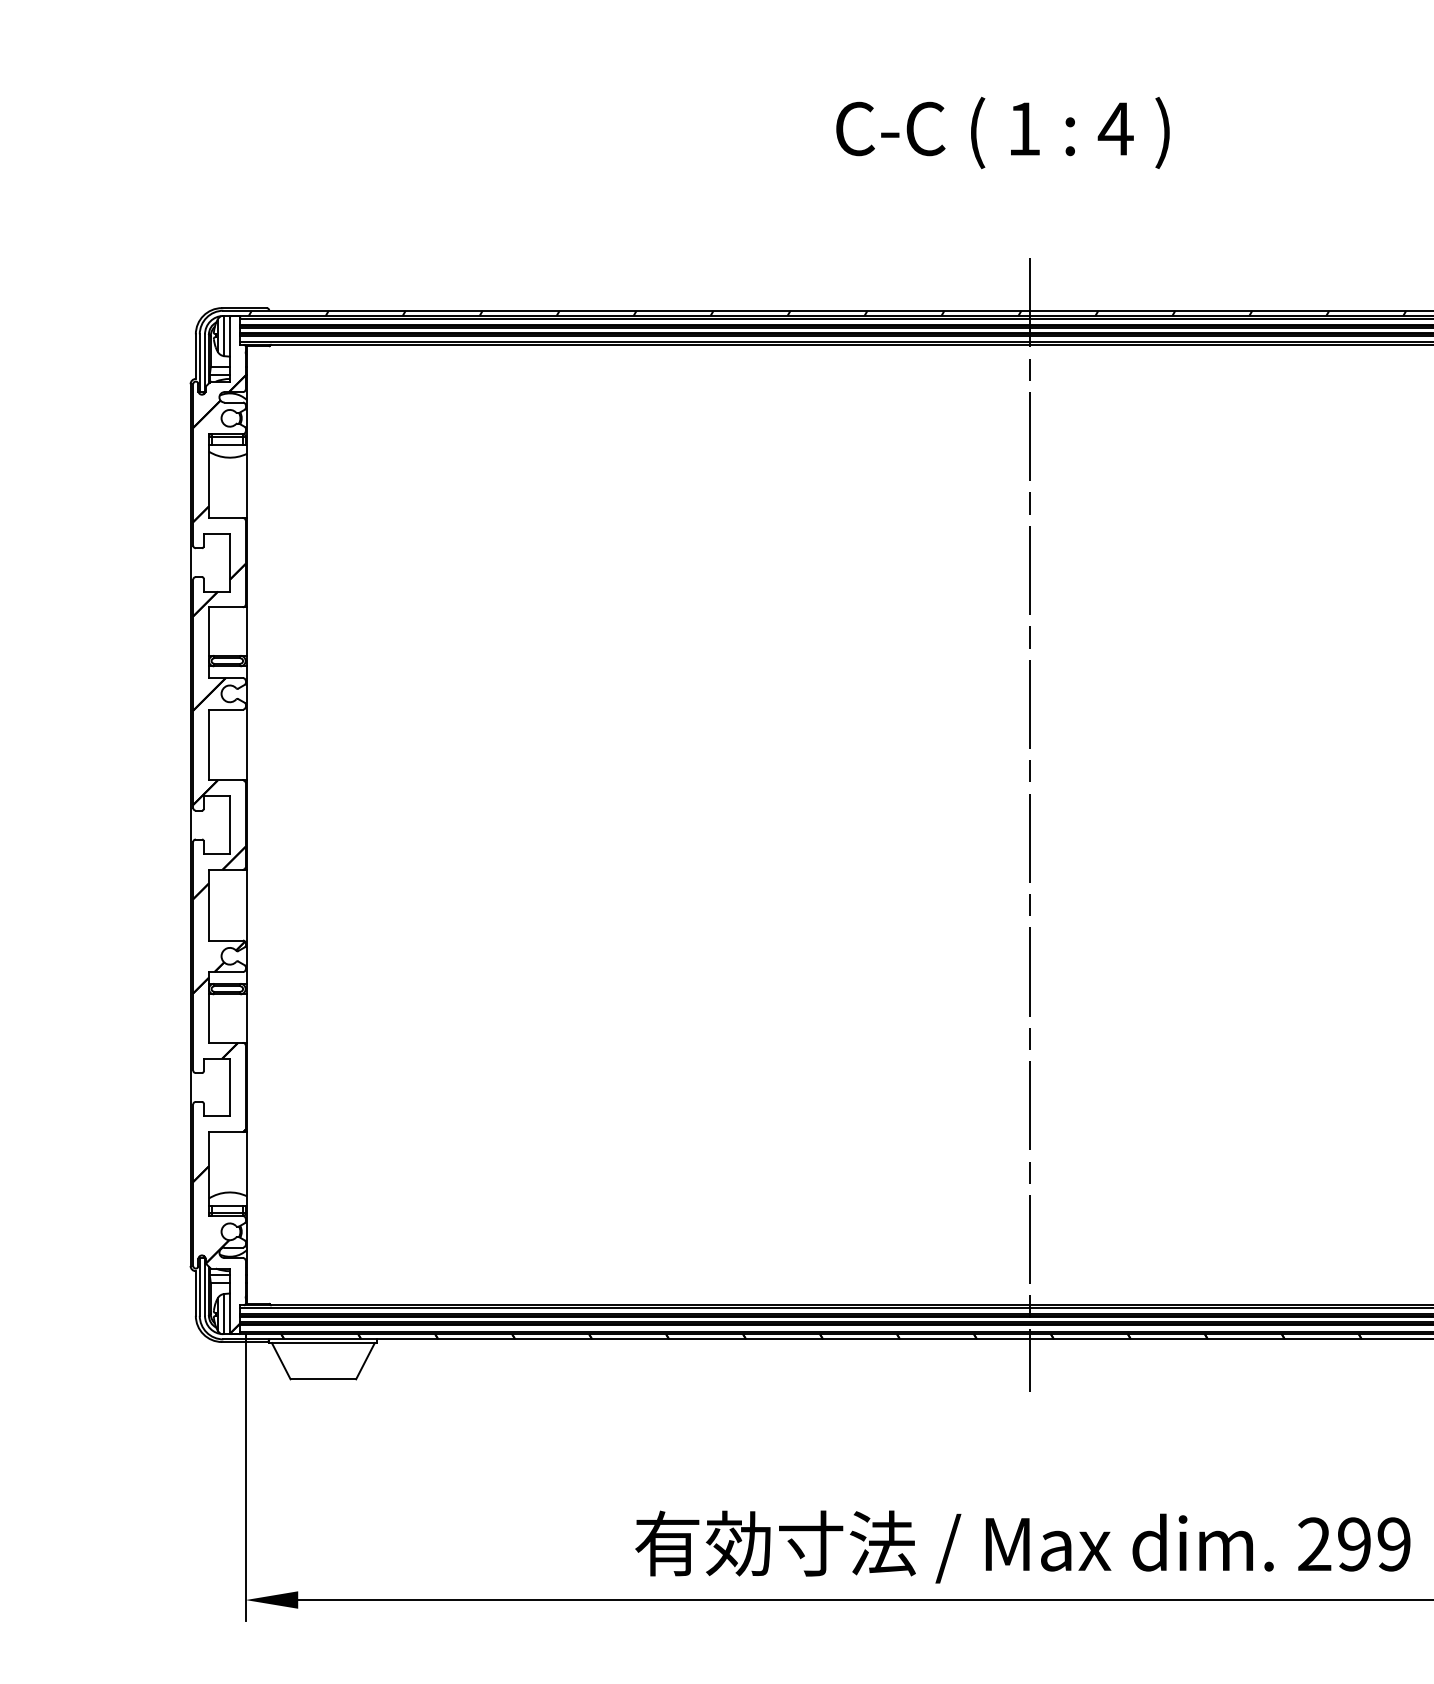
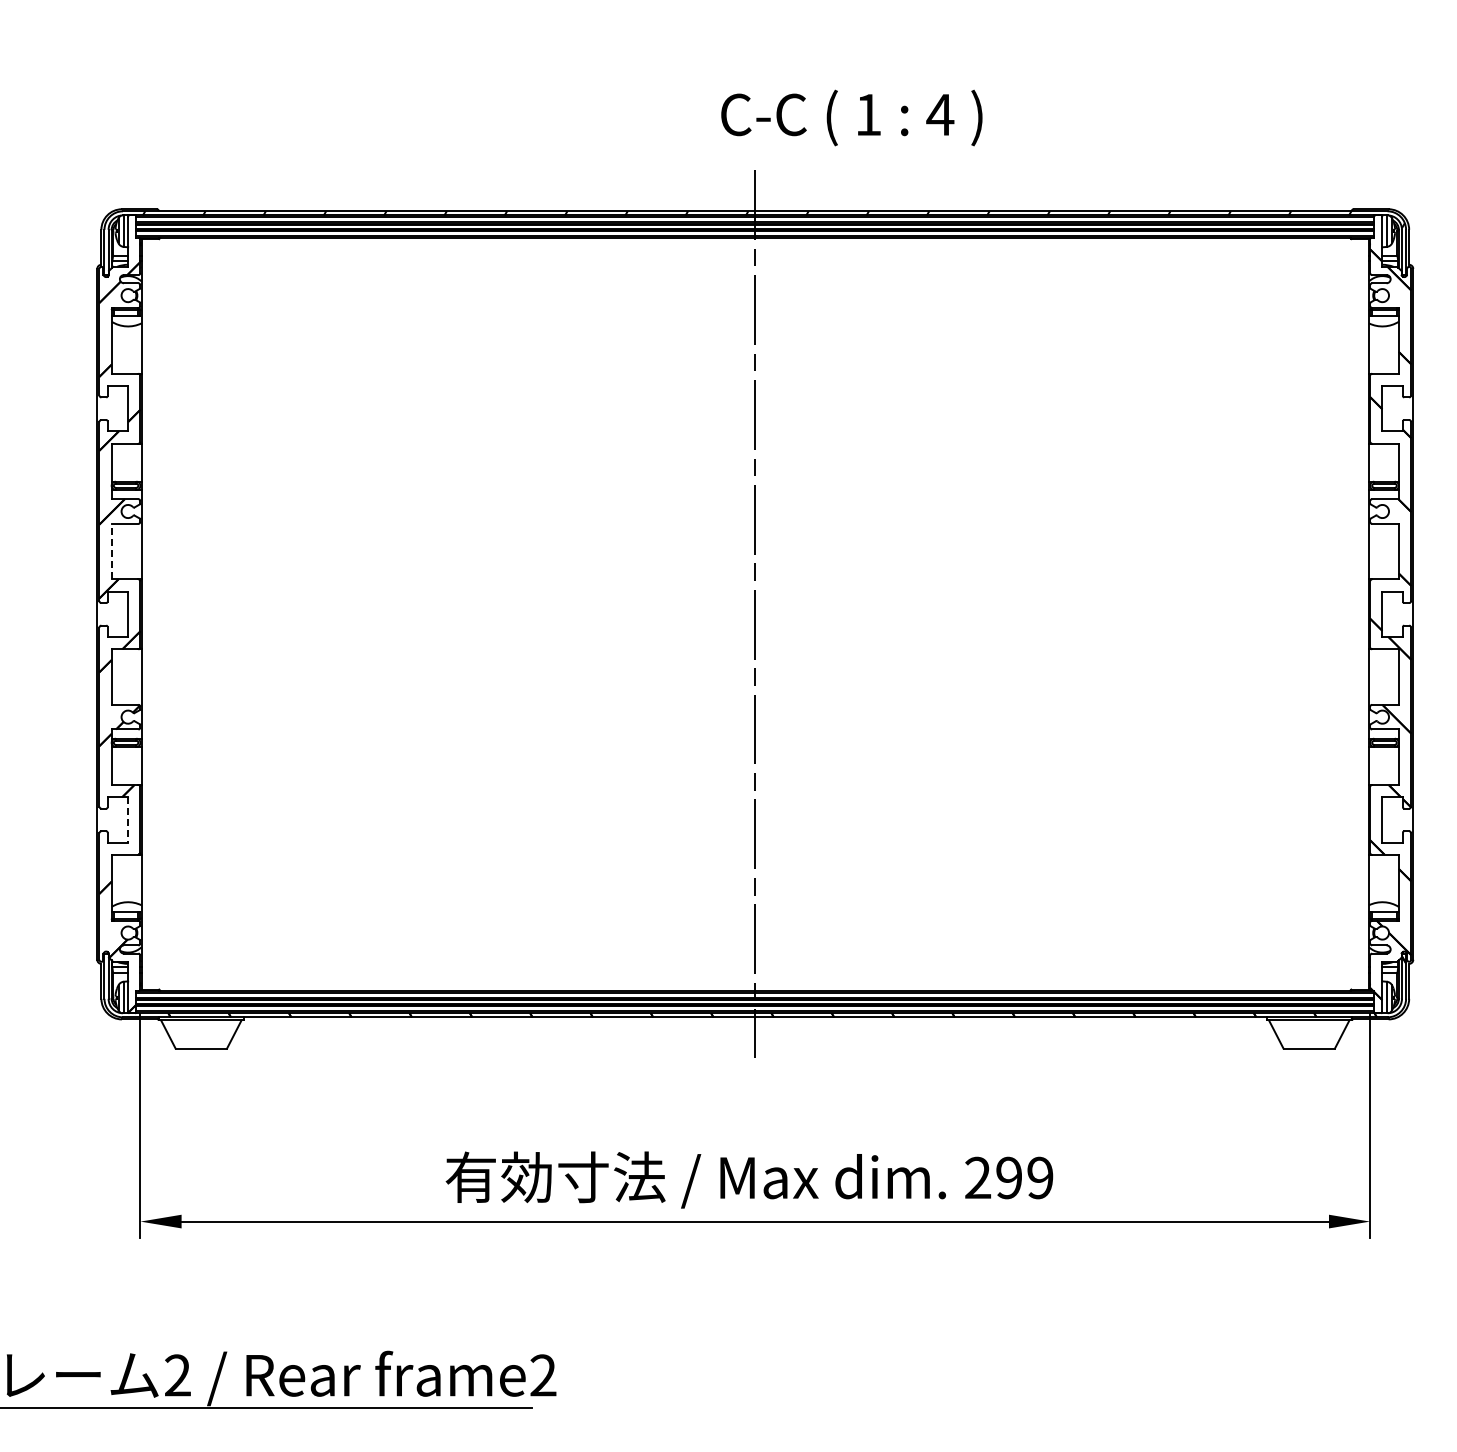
text: (1002, 132) -> (851, 117), moved
line: (208, 744) -> (111, 551), solid -> dashed
line: (230, 1086) -> (128, 819), solid -> dashed

